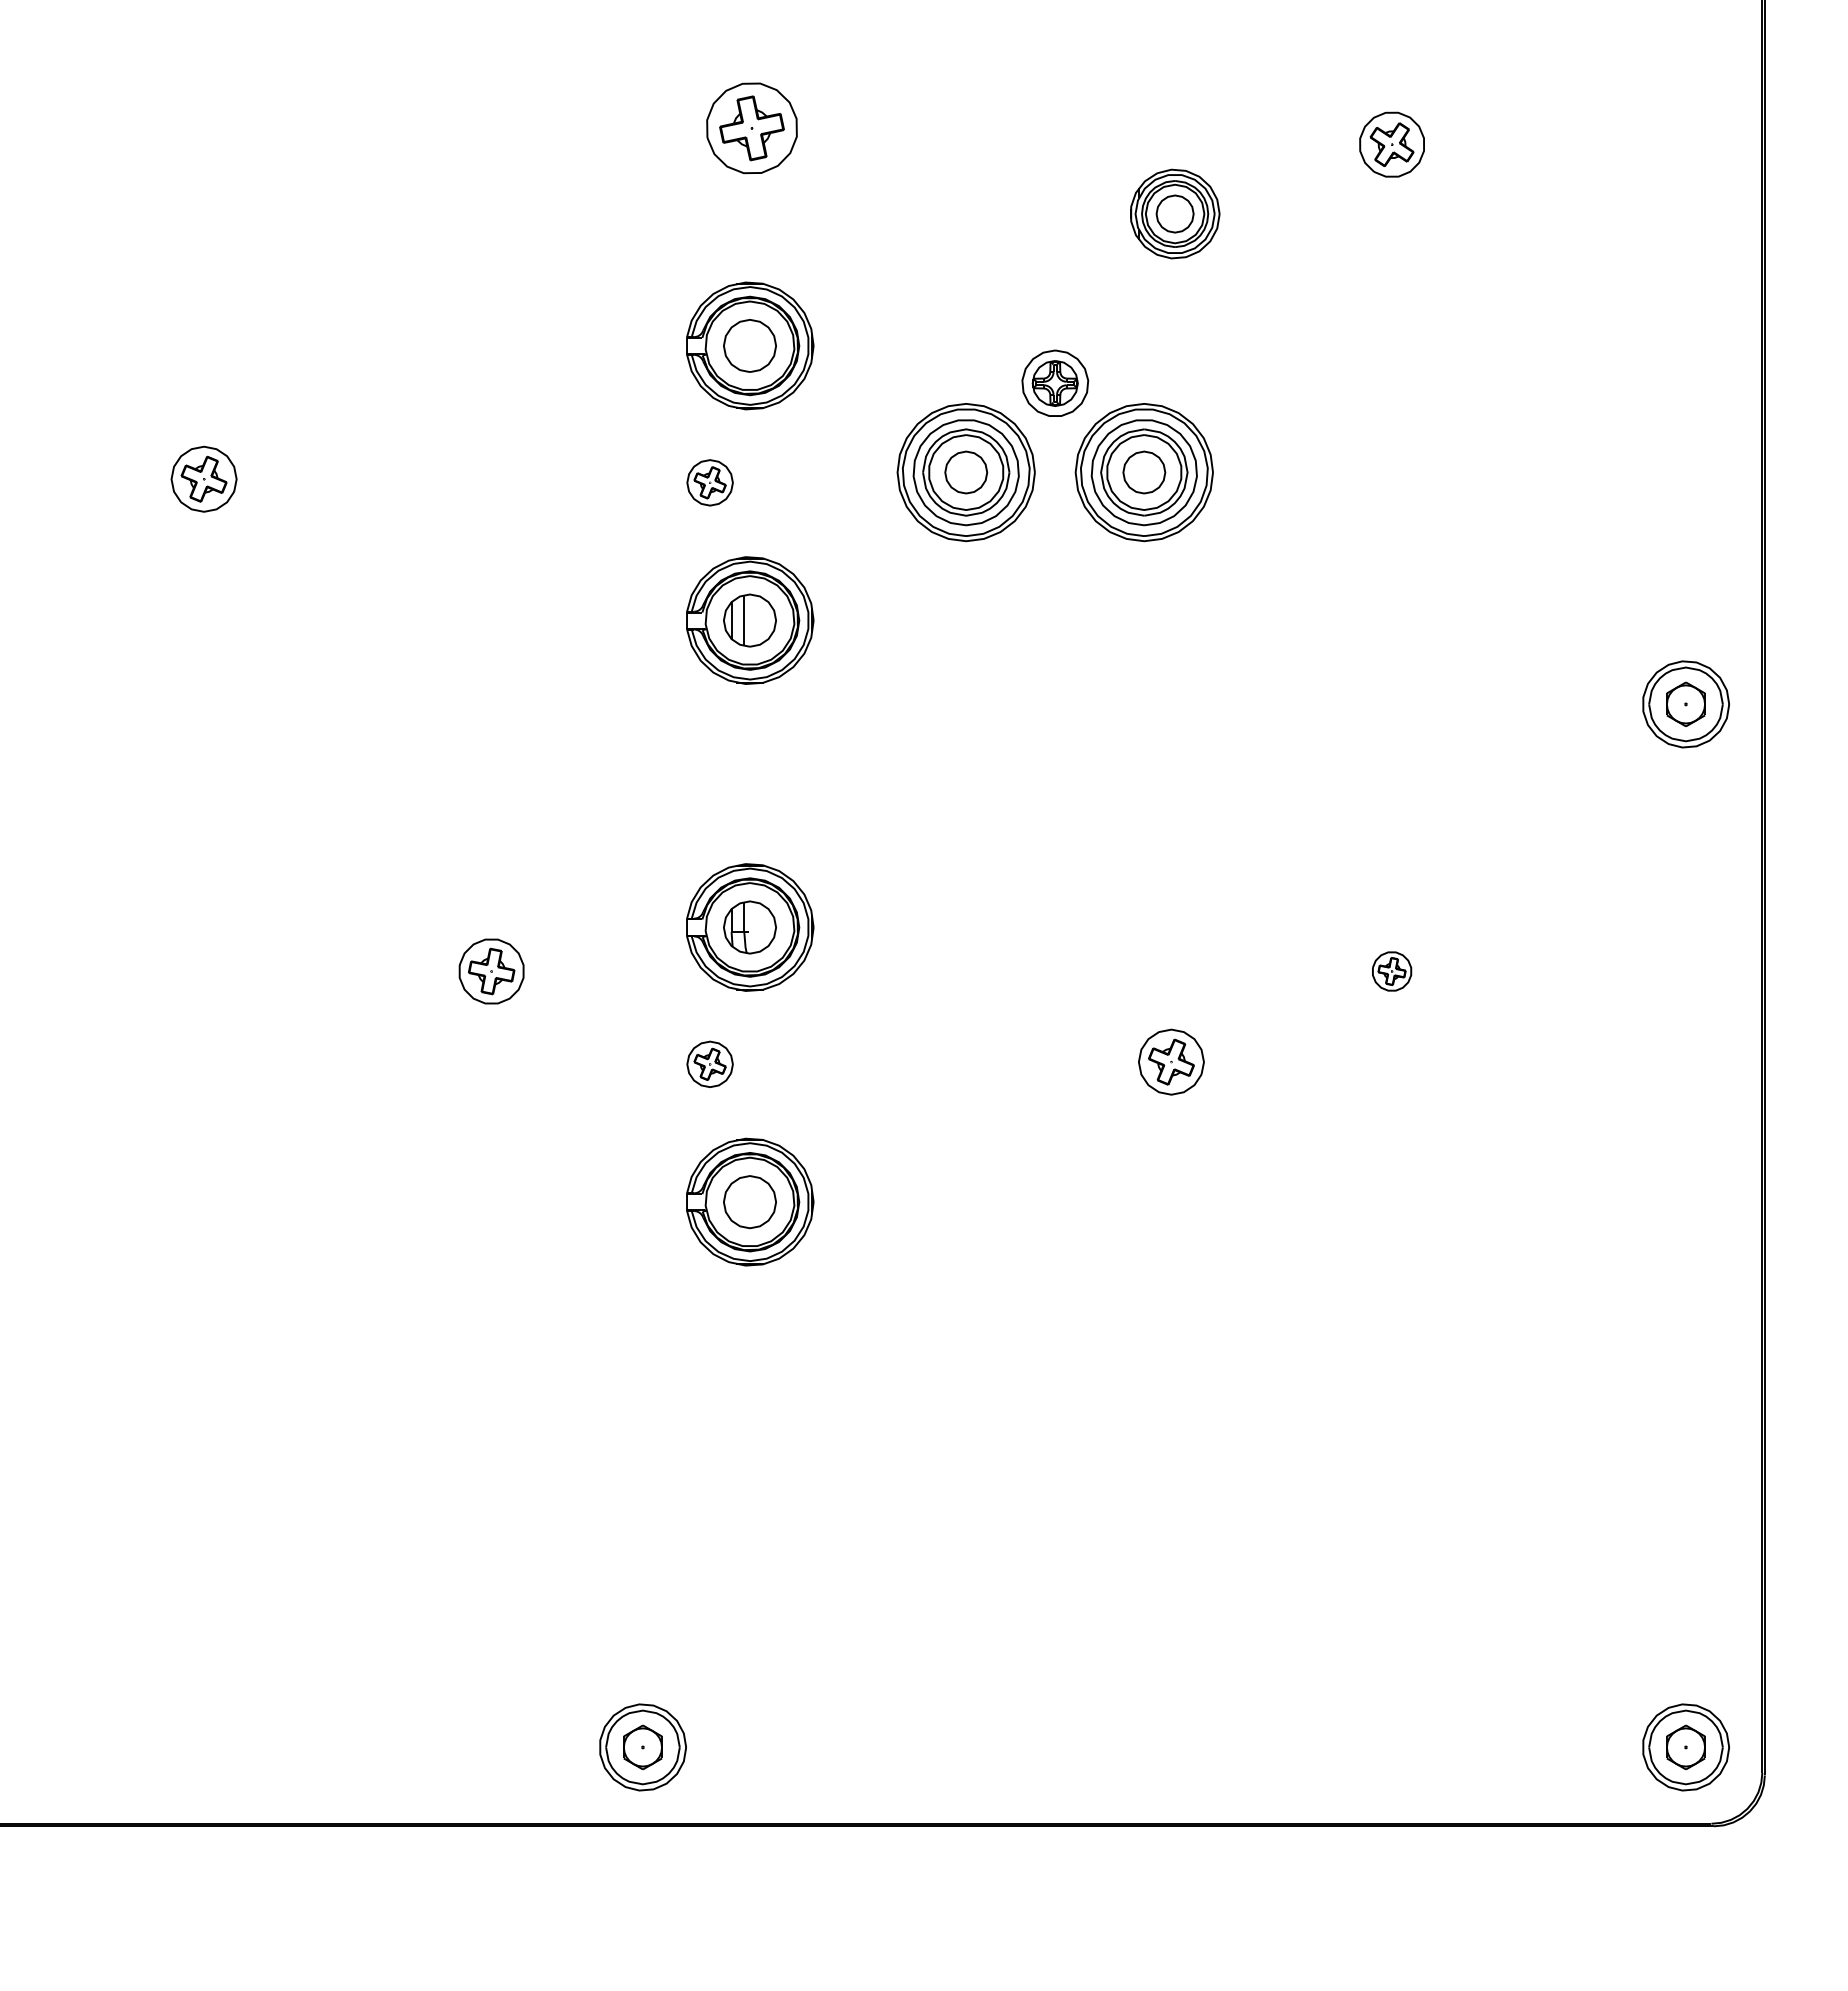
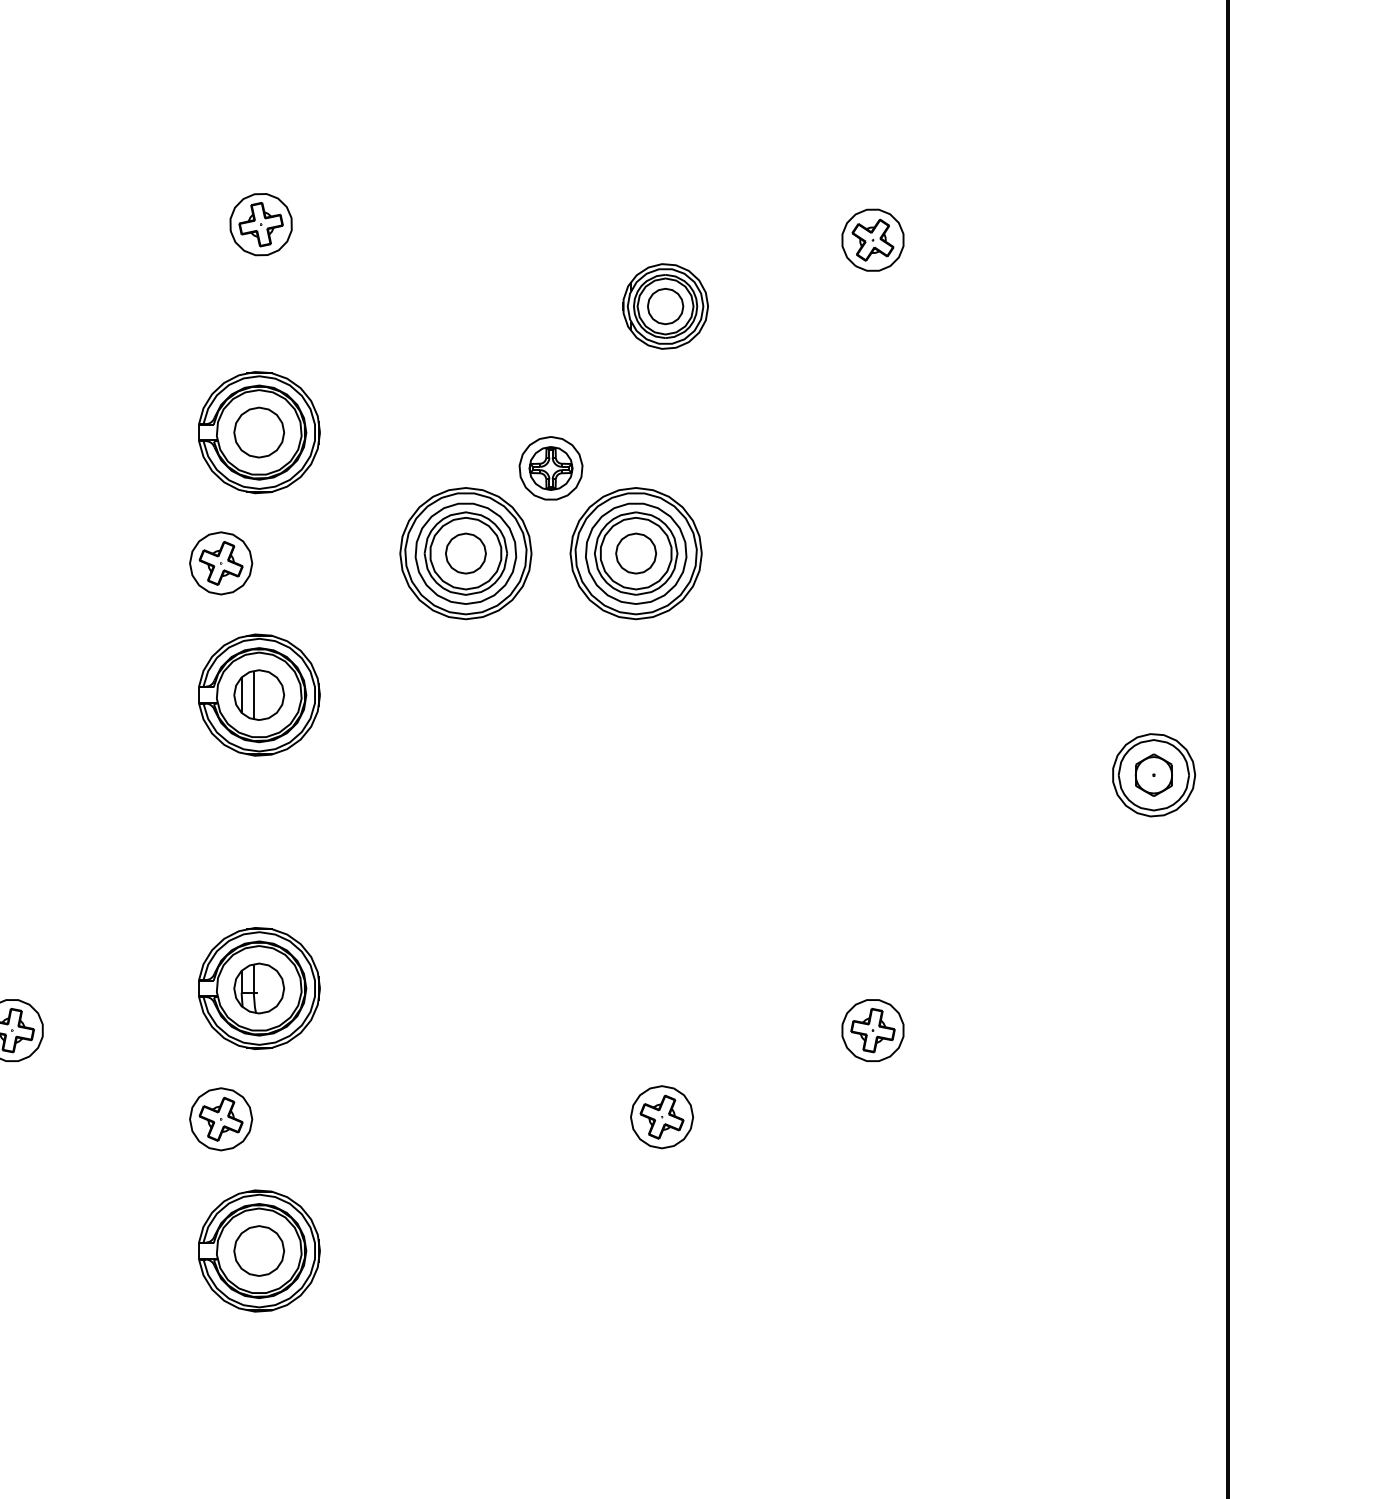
part: (751, 128) -> (260, 224), size x0.71
part: (709, 482) -> (220, 563), size x1.43
part: (1391, 971) -> (872, 1030), size x1.67
part: (709, 1064) -> (220, 1119), size x1.43

